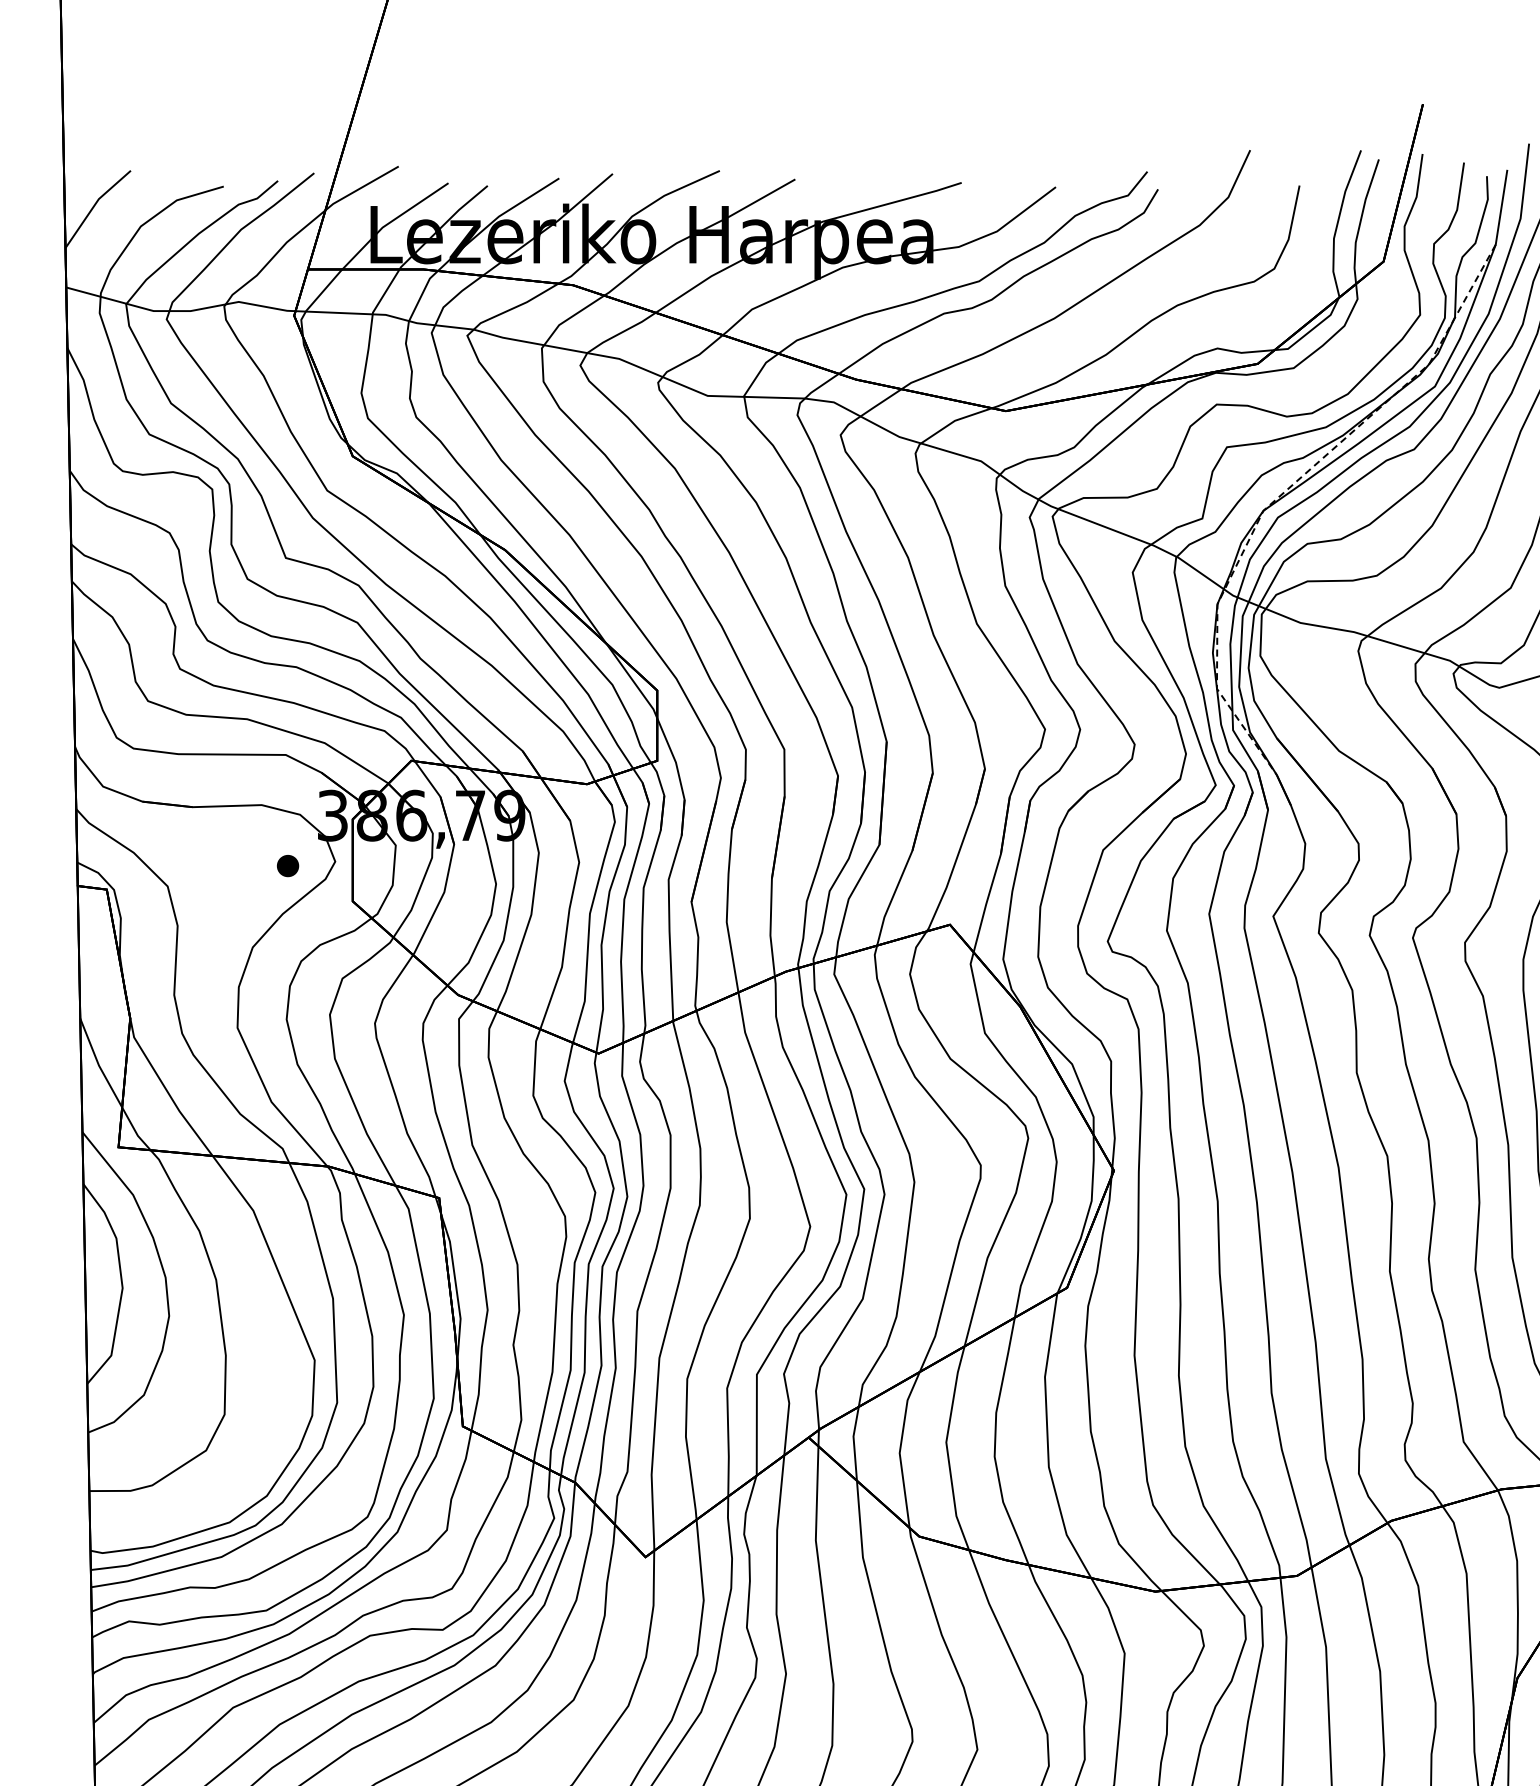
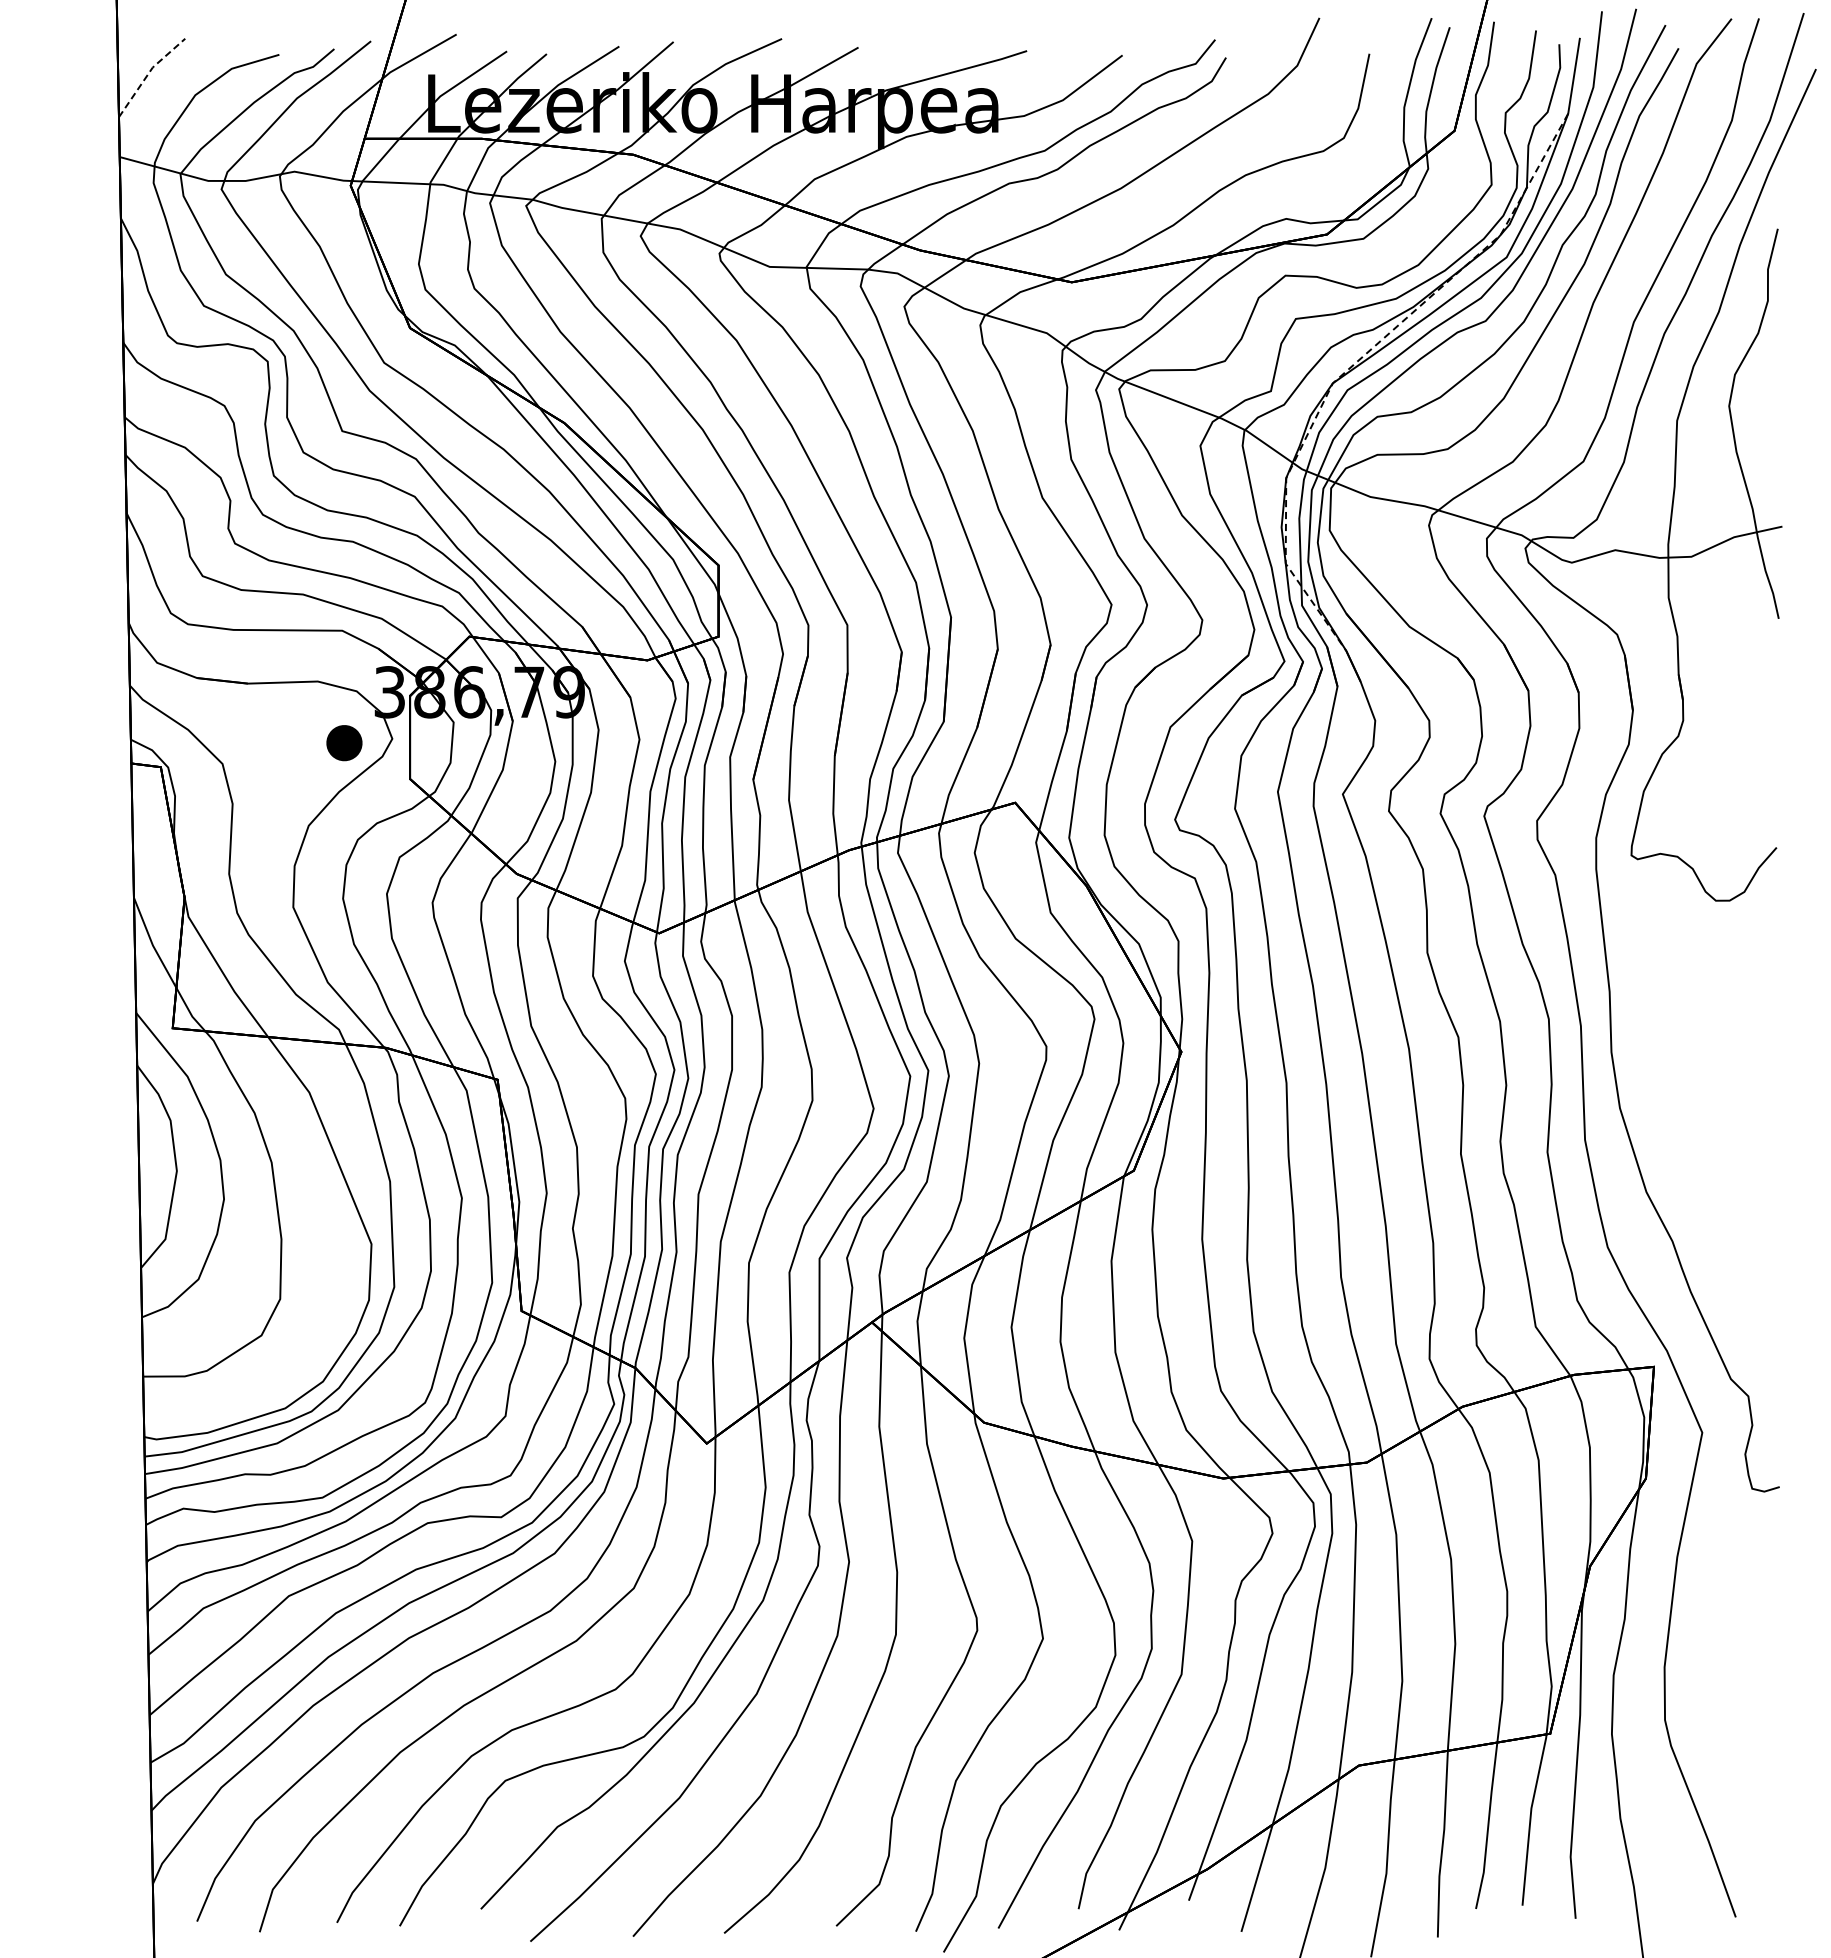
line: (93, 206) -> (147, 74), solid -> dashed
part: (288, 866) -> (344, 743), size x1.6

